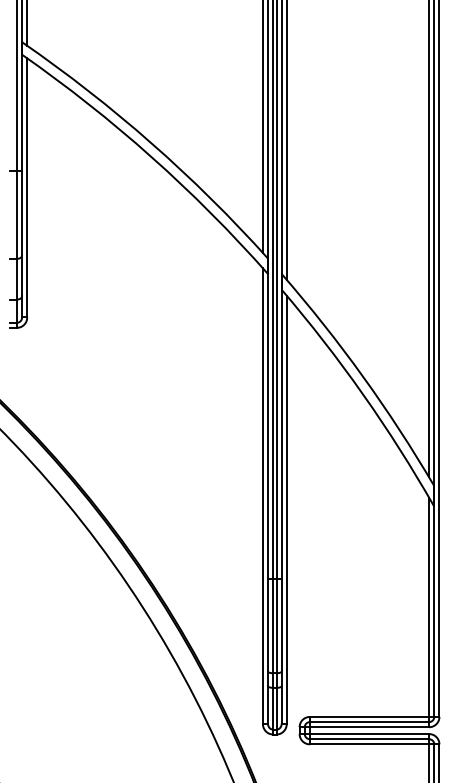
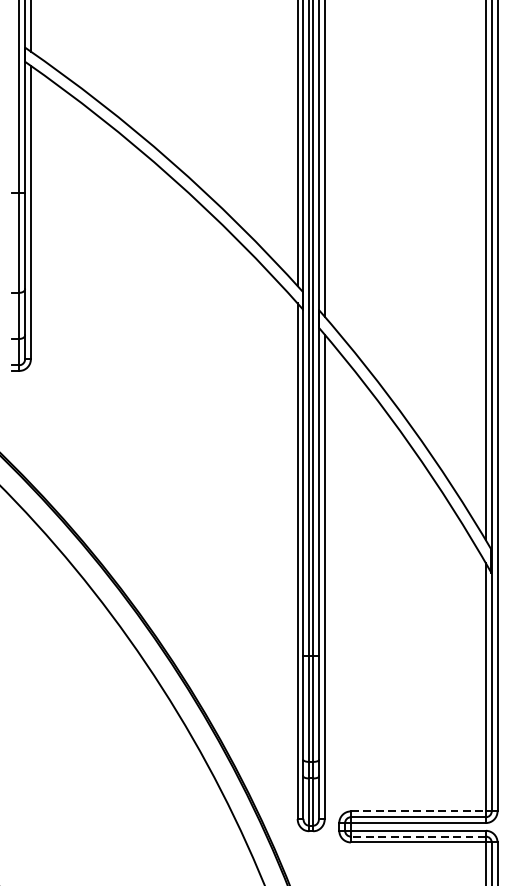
line: (369, 716) -> (418, 810), solid -> dashed
line: (369, 739) -> (418, 836), solid -> dashed

